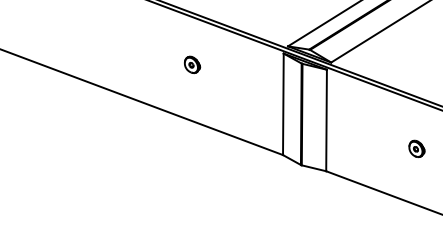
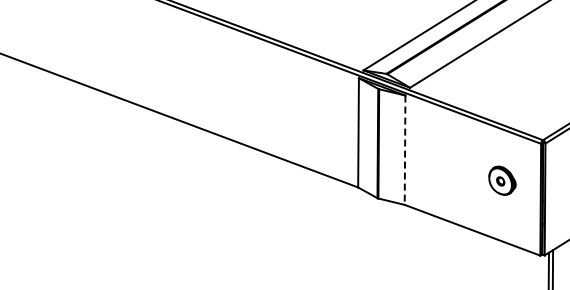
part: (192, 65) -> (260, 90), removed
line: (326, 120) -> (405, 150), solid -> dashed
part: (417, 148) -> (502, 180), size x1.6

